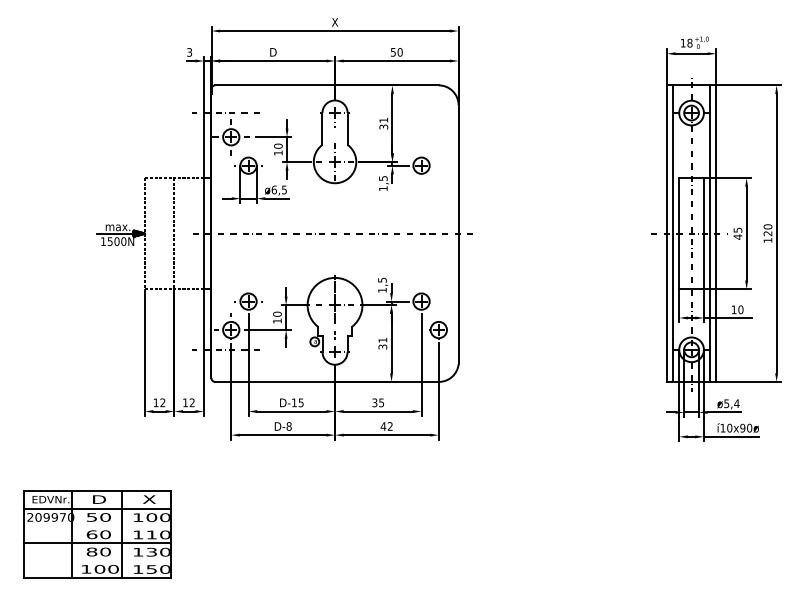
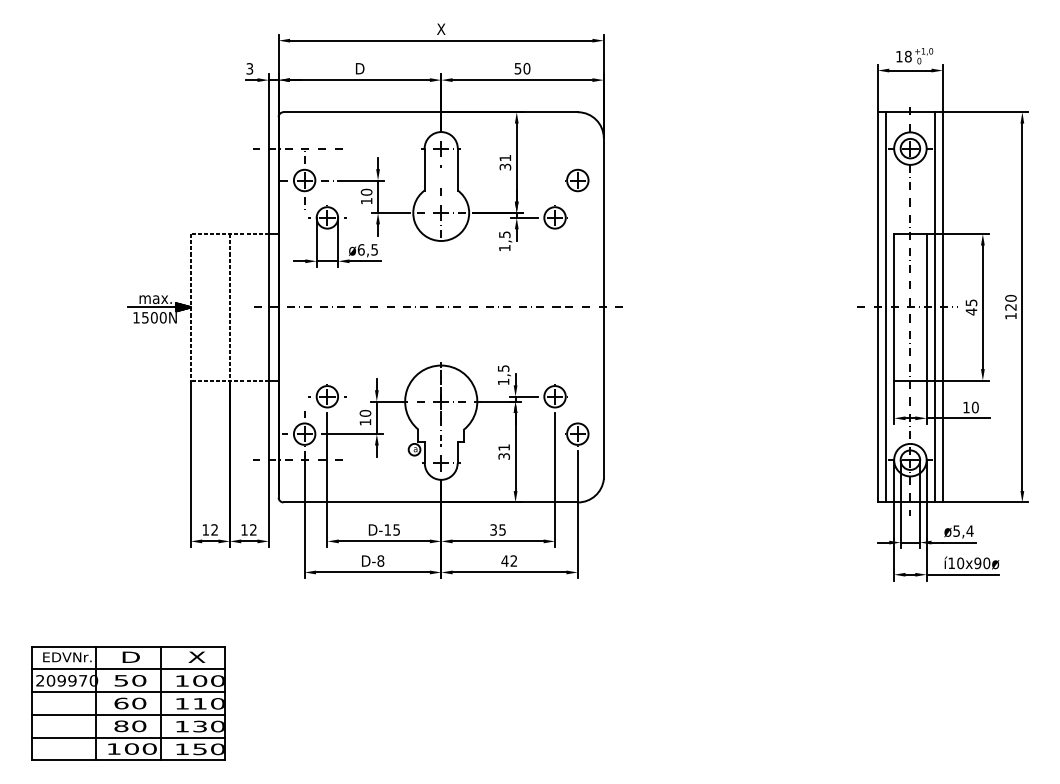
part: (438, 137) -> (577, 180), added
line: (96, 526) -> (127, 692), added
line: (96, 560) -> (127, 737), added

